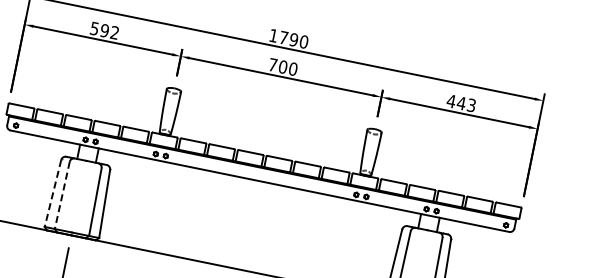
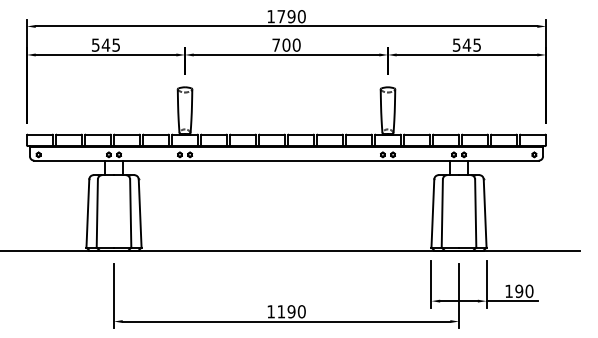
text: (109, 31) -> (110, 44), 592 -> 545
text: (461, 102) -> (466, 44), 443 -> 545
line: (52, 194) -> (87, 214), dashed -> solid
line: (62, 196) -> (97, 214), dashed -> solid

